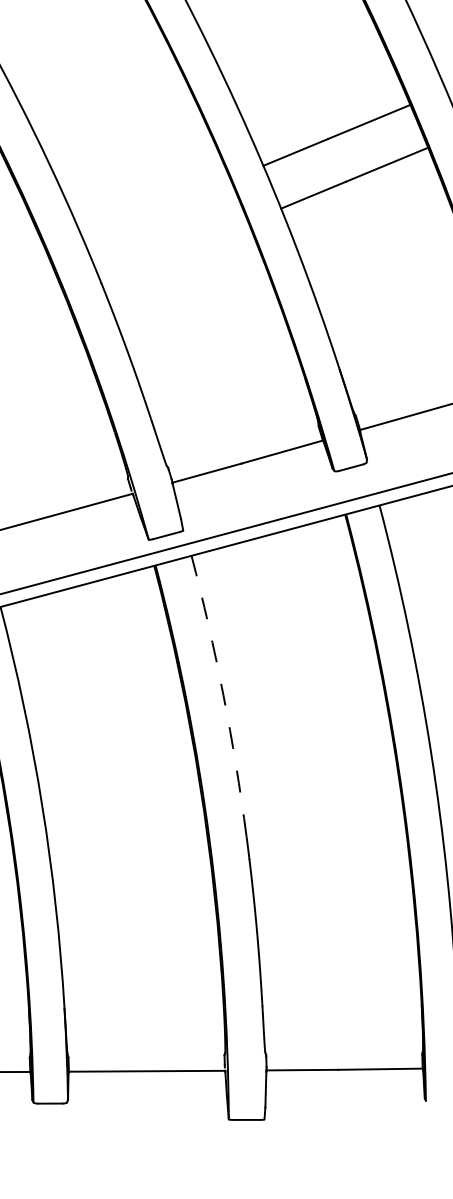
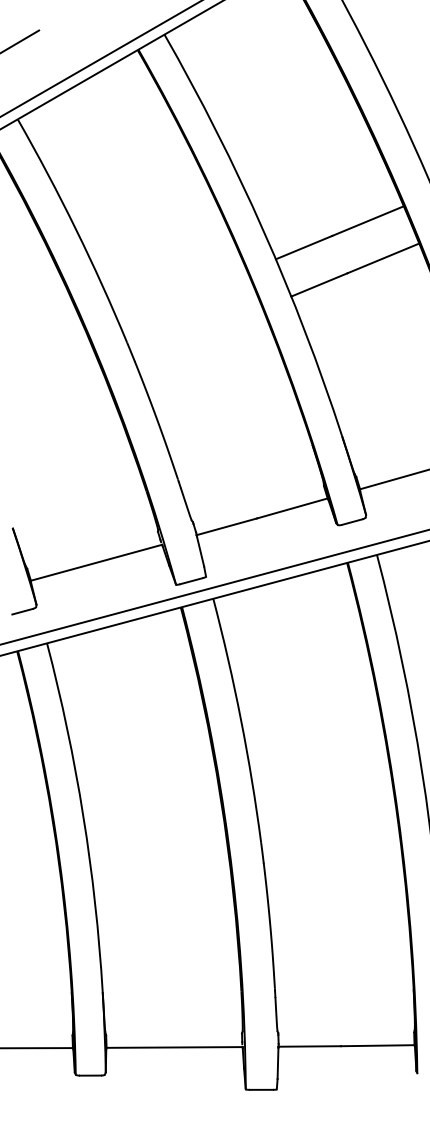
arc: (223, 695) -> (241, 720), dashed -> solid

